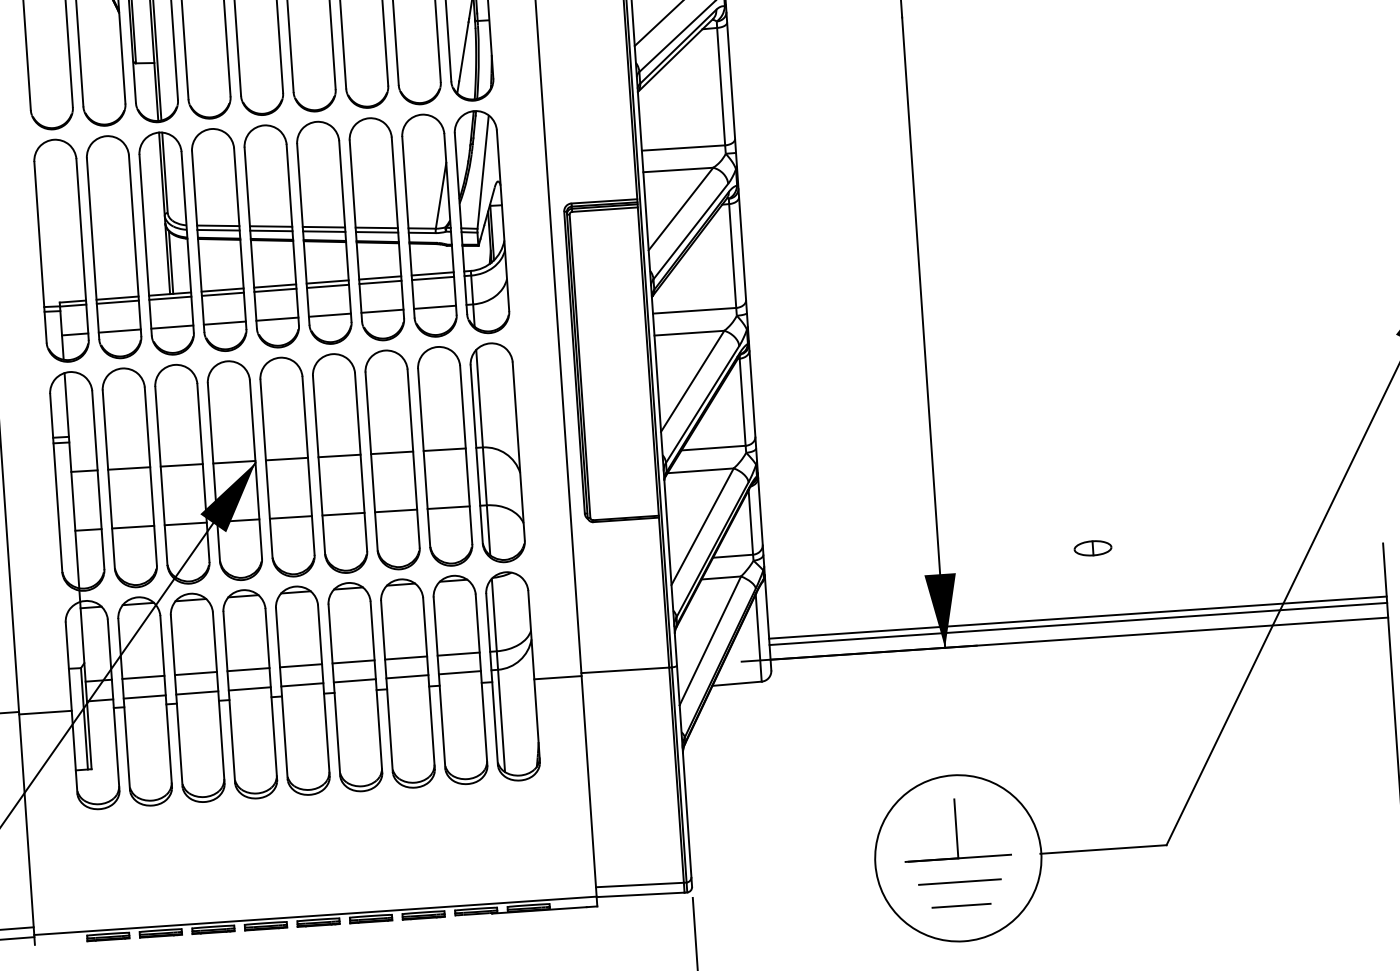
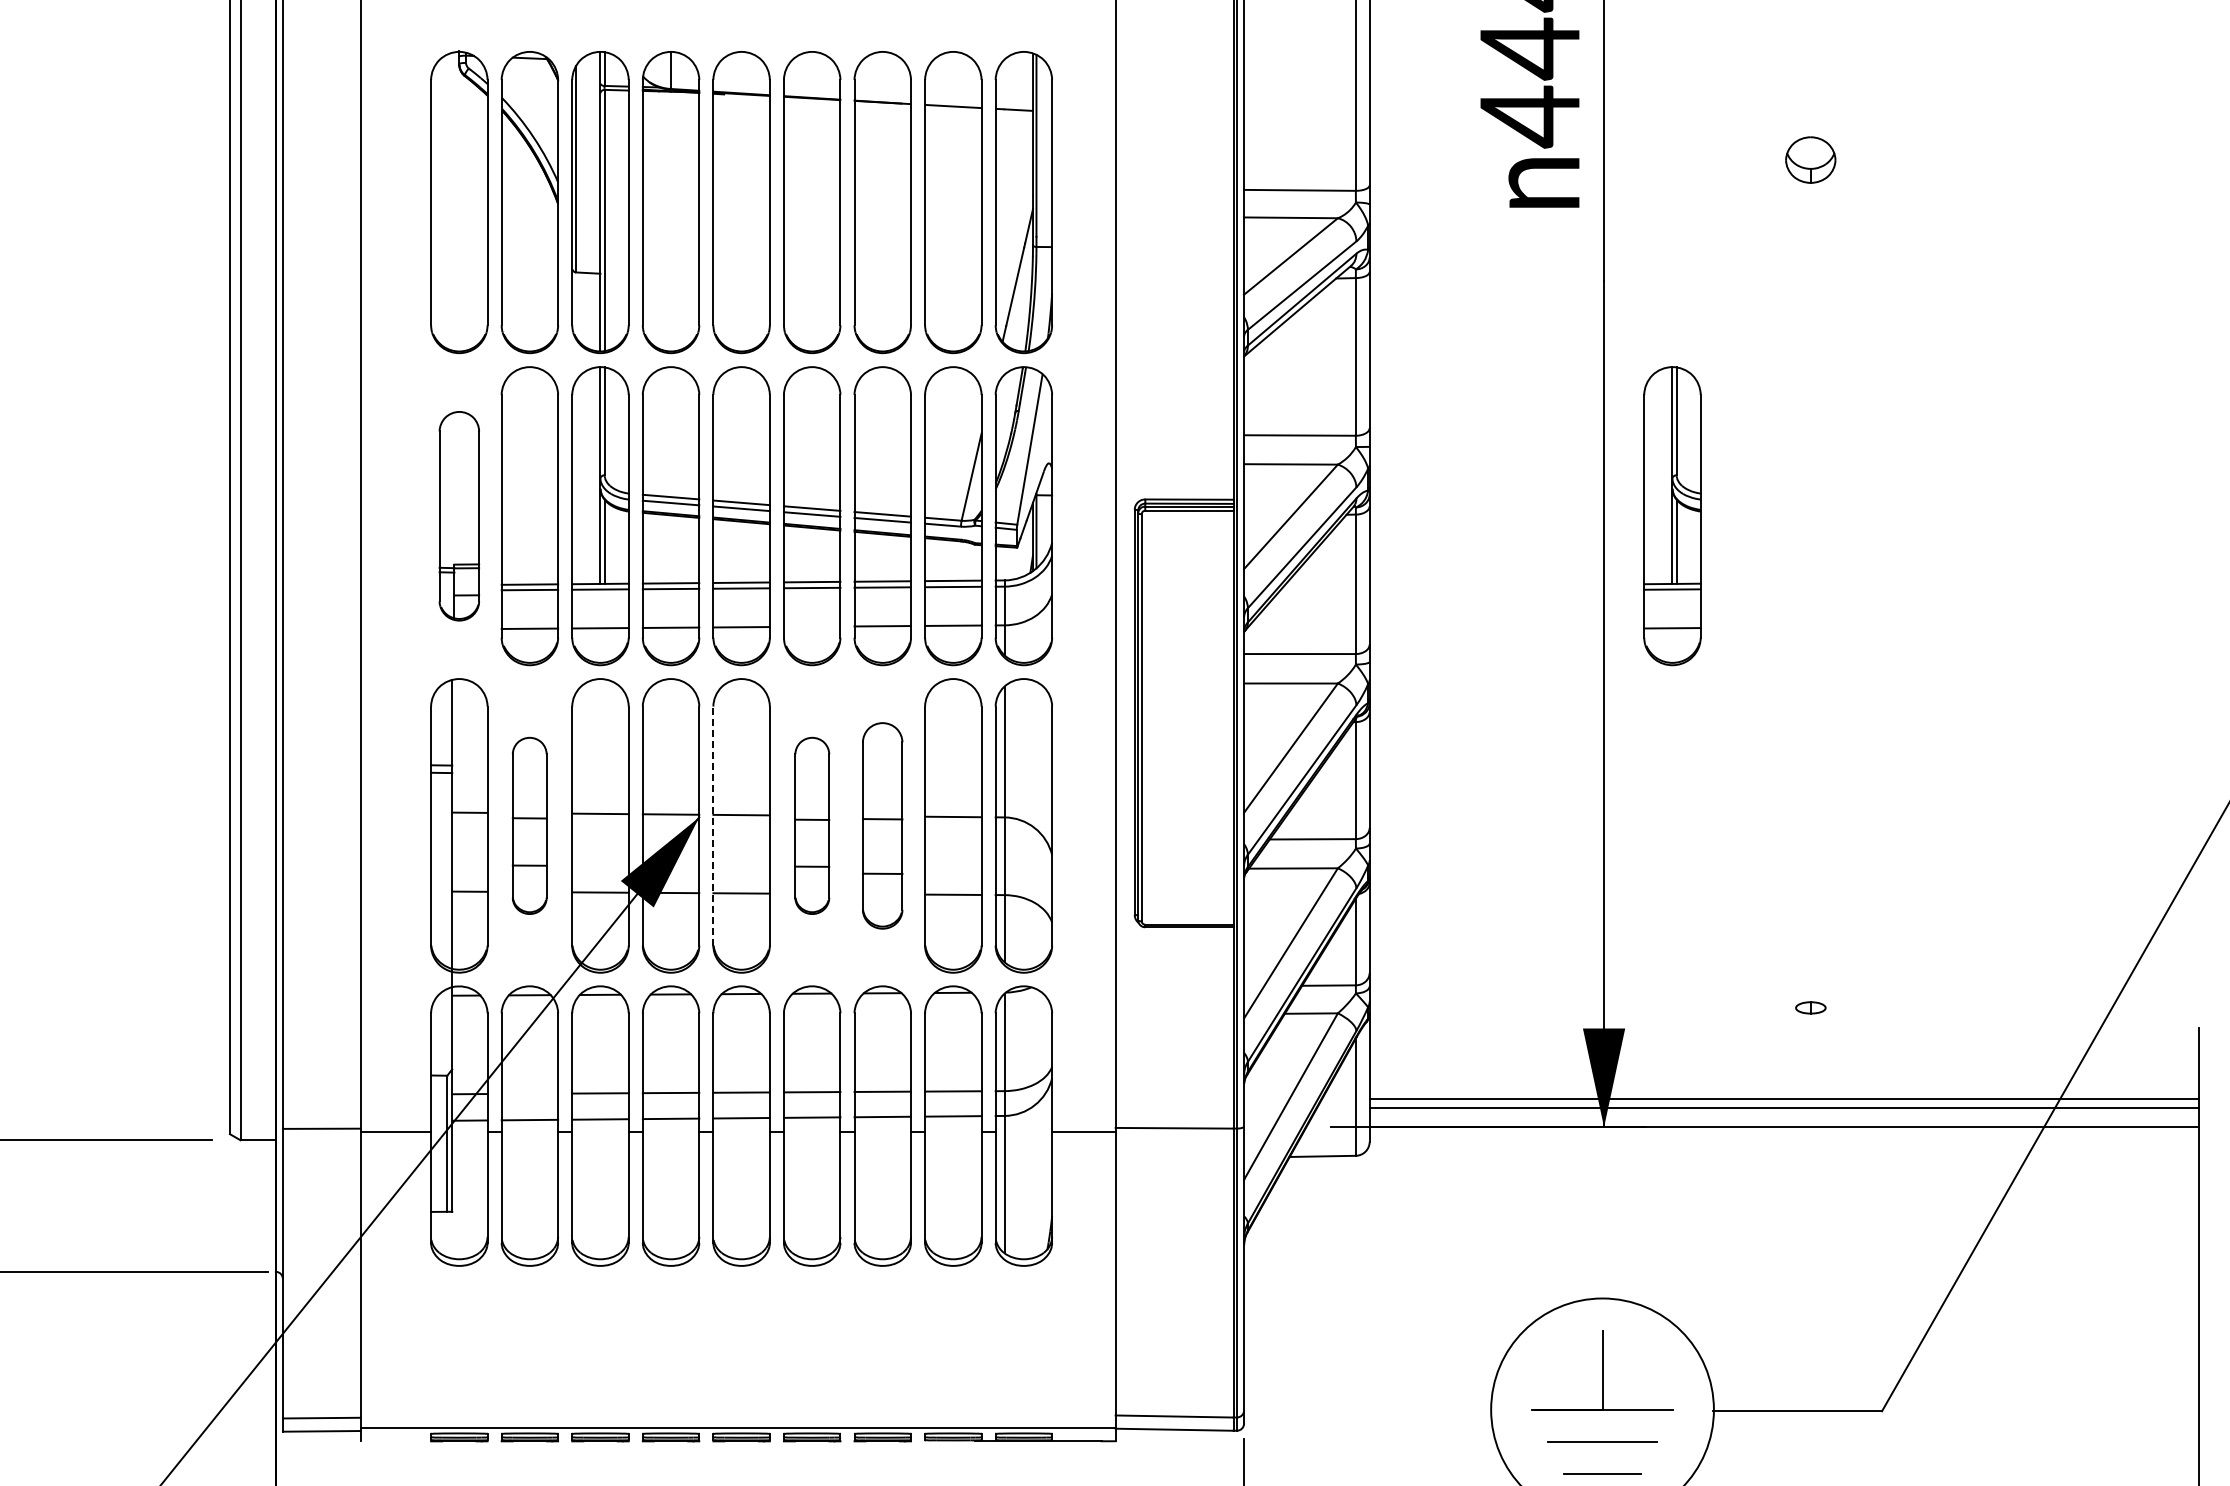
part: (965, 189) -> (1672, 516), added
part: (61, 251) -> (459, 516), size x0.7
line: (329, 315) -> (811, 626), removed
part: (392, 459) -> (882, 825), size x0.7
part: (340, 463) -> (812, 825), size x0.6
line: (266, 469) -> (713, 826), solid -> dashed
part: (129, 477) -> (529, 825), size x0.6
part: (1092, 548) -> (1810, 1007), size x0.6
line: (143, 677) -> (529, 1093), removed

